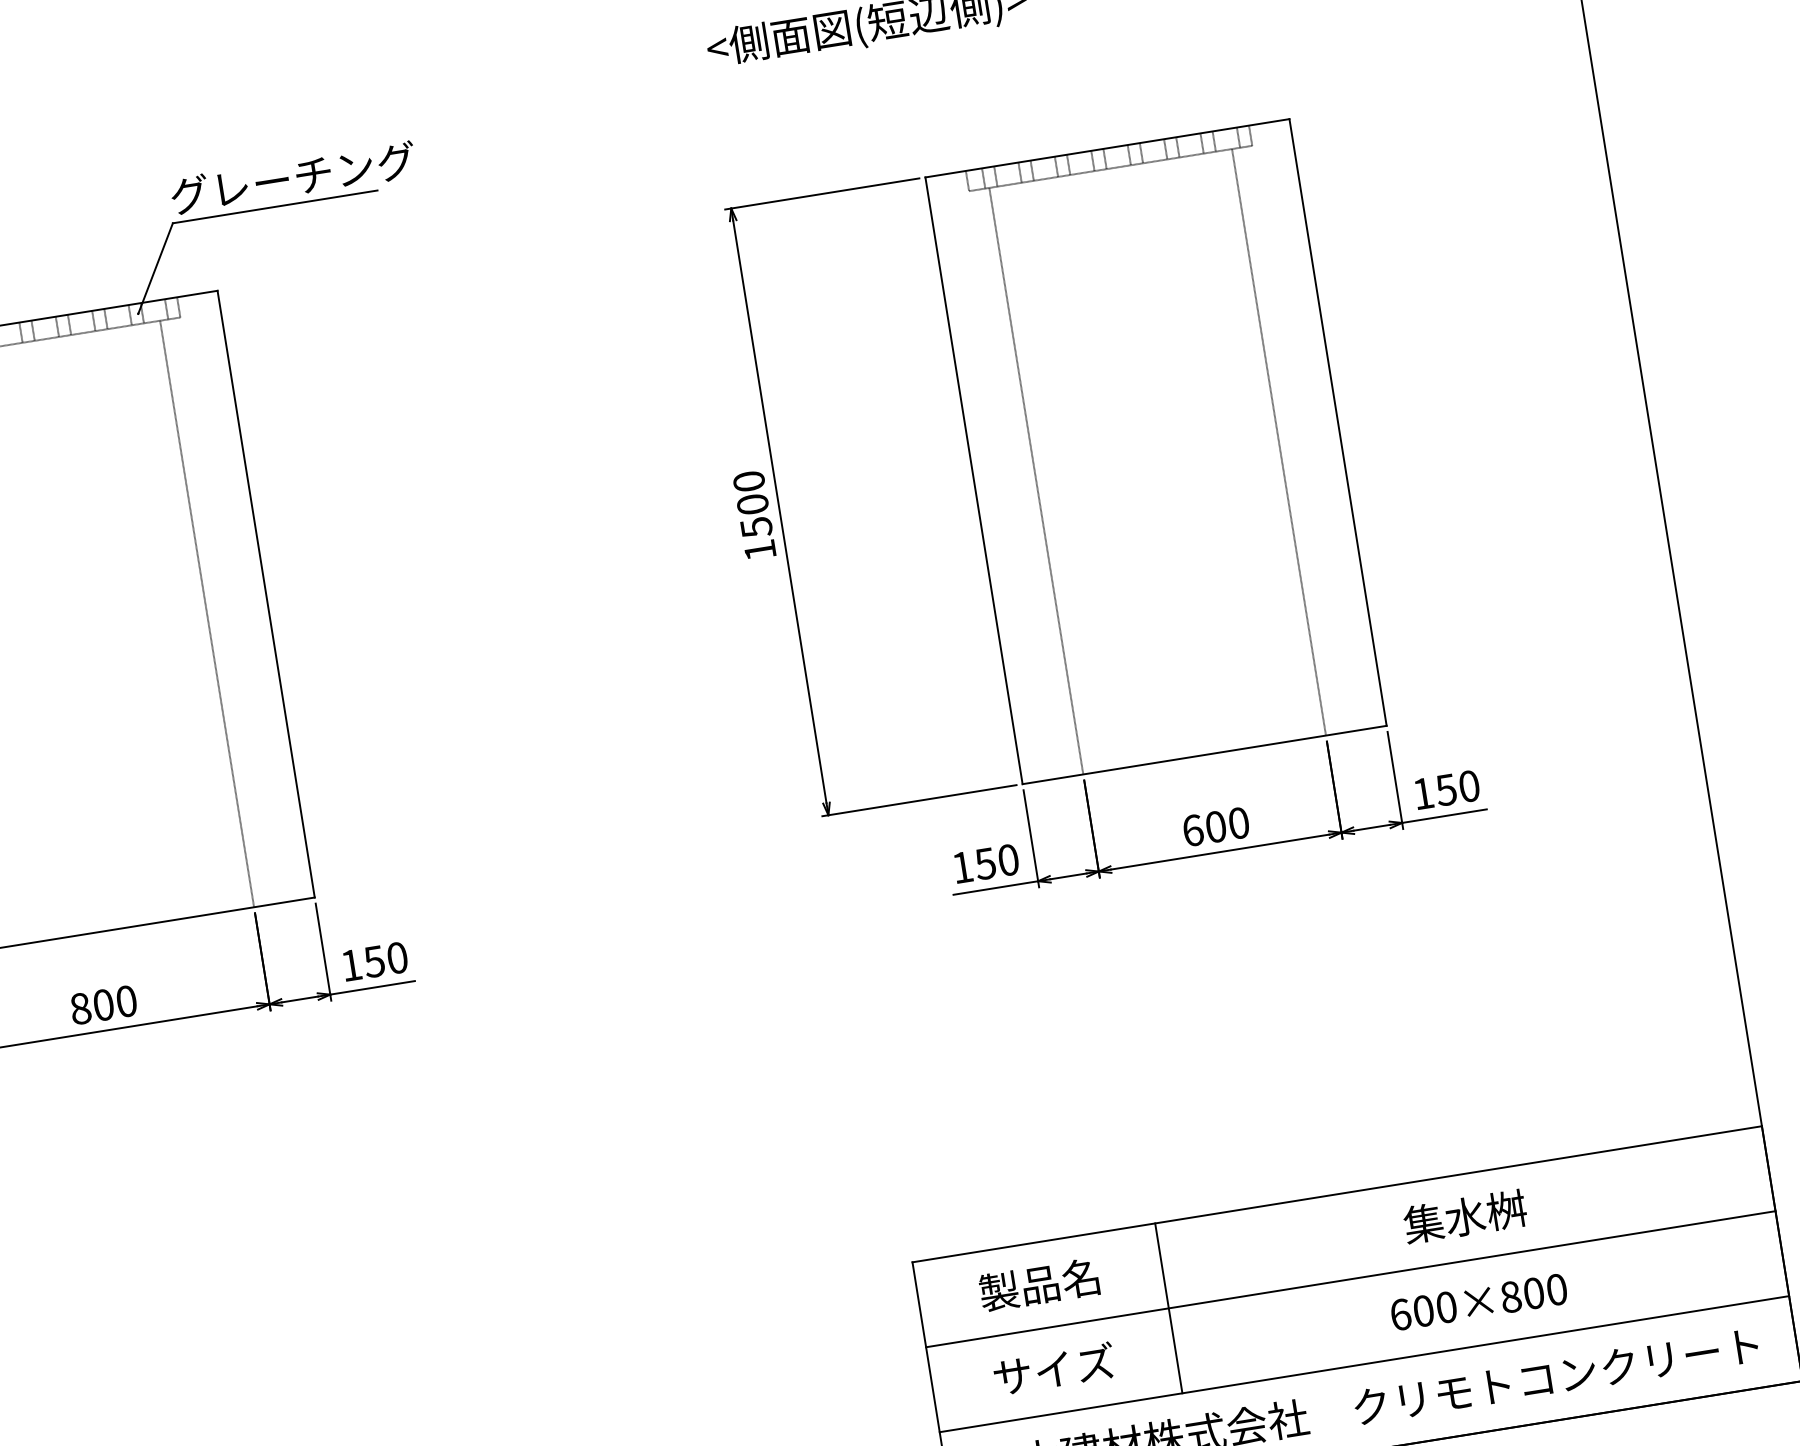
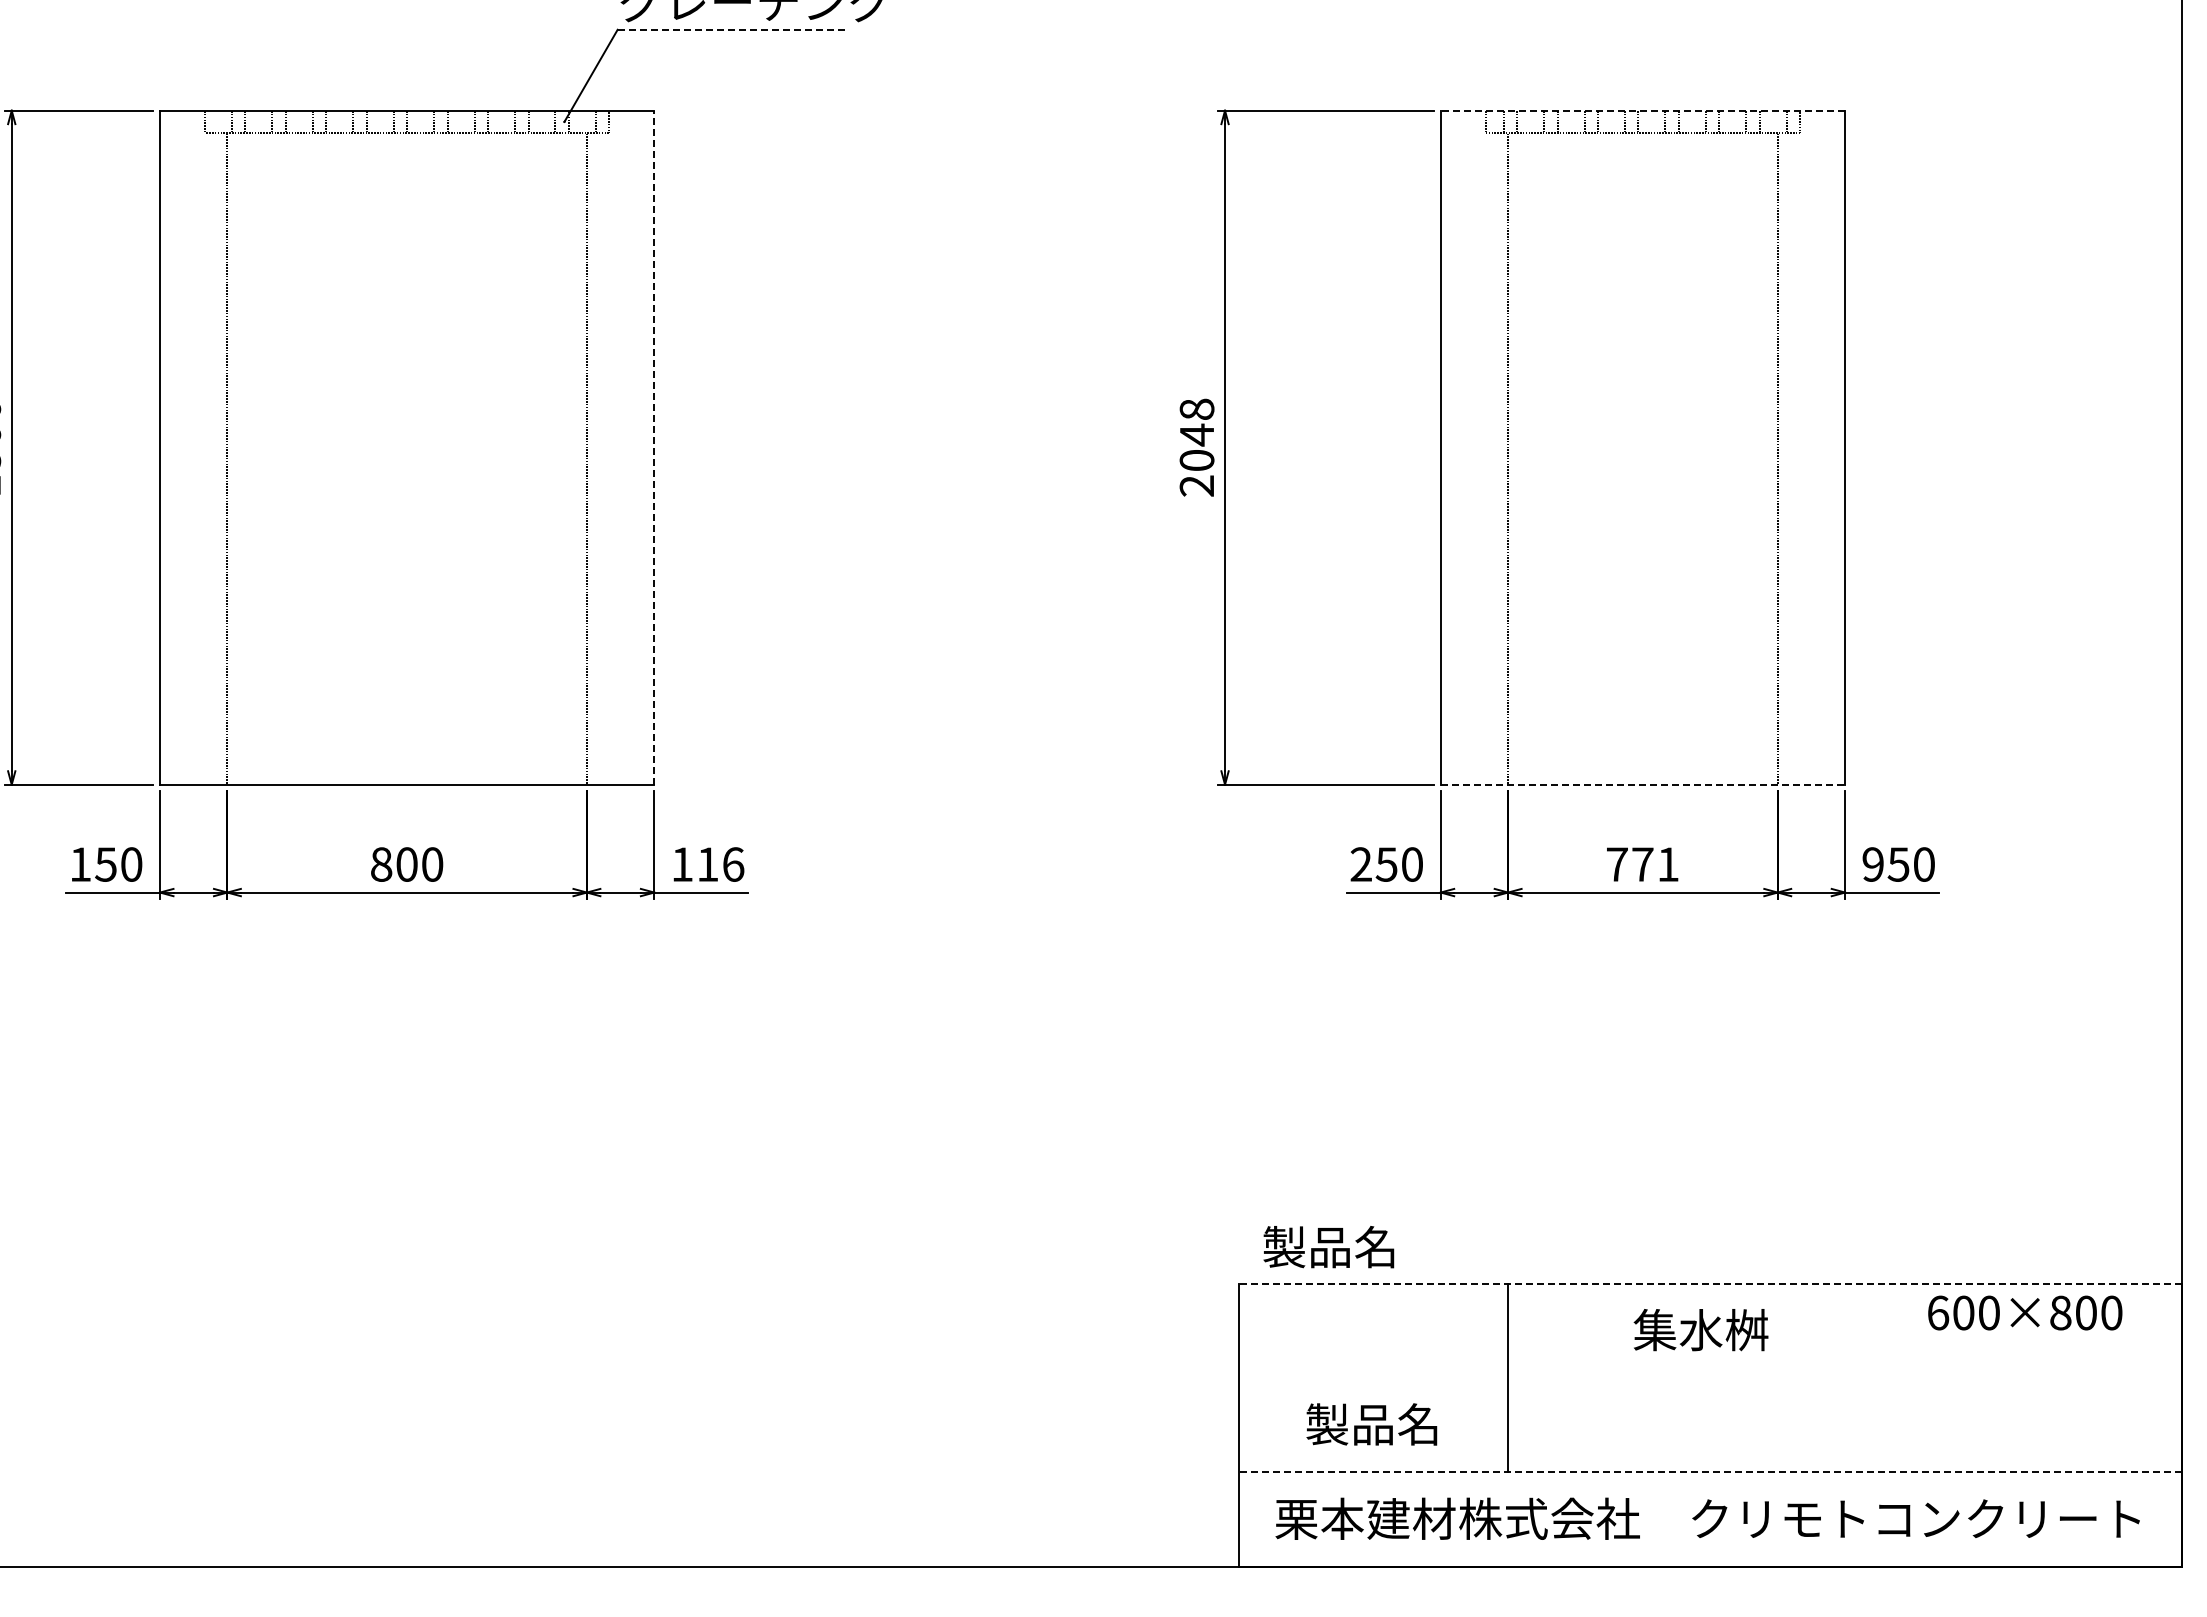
line: (1107, 148) -> (1642, 110), solid -> dashed
line: (275, 206) -> (731, 29), solid -> dashed
text: (754, 515) -> (1196, 447), 1500 -> 2048
line: (266, 593) -> (654, 447), solid -> dashed
line: (1205, 754) -> (1643, 784), solid -> dashed
text: (1422, 793) -> (1872, 864), 150 -> 950
text: (1215, 826) -> (1642, 864), 600 -> 771
text: (961, 867) -> (1360, 864), 150 -> 250
text: (385, 959) -> (720, 864), 150 -> 116
line: (1337, 1194) -> (1710, 1283), solid -> dashed
text: (1464, 1217) -> (1700, 1330), moved
line: (1350, 1278) -> (1710, 1377), removed
text: (1038, 1285) -> (1328, 1247), moved
text: (1479, 1301) -> (2025, 1312), moved
line: (1364, 1364) -> (1710, 1472), solid -> dashed
text: (1053, 1369) -> (1372, 1424), サイズ -> 製品名

